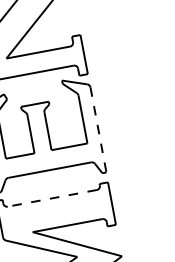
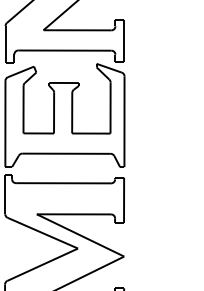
line: (98, 130) -> (124, 122), dashed -> solid
line: (52, 198) -> (63, 183), dashed -> solid

